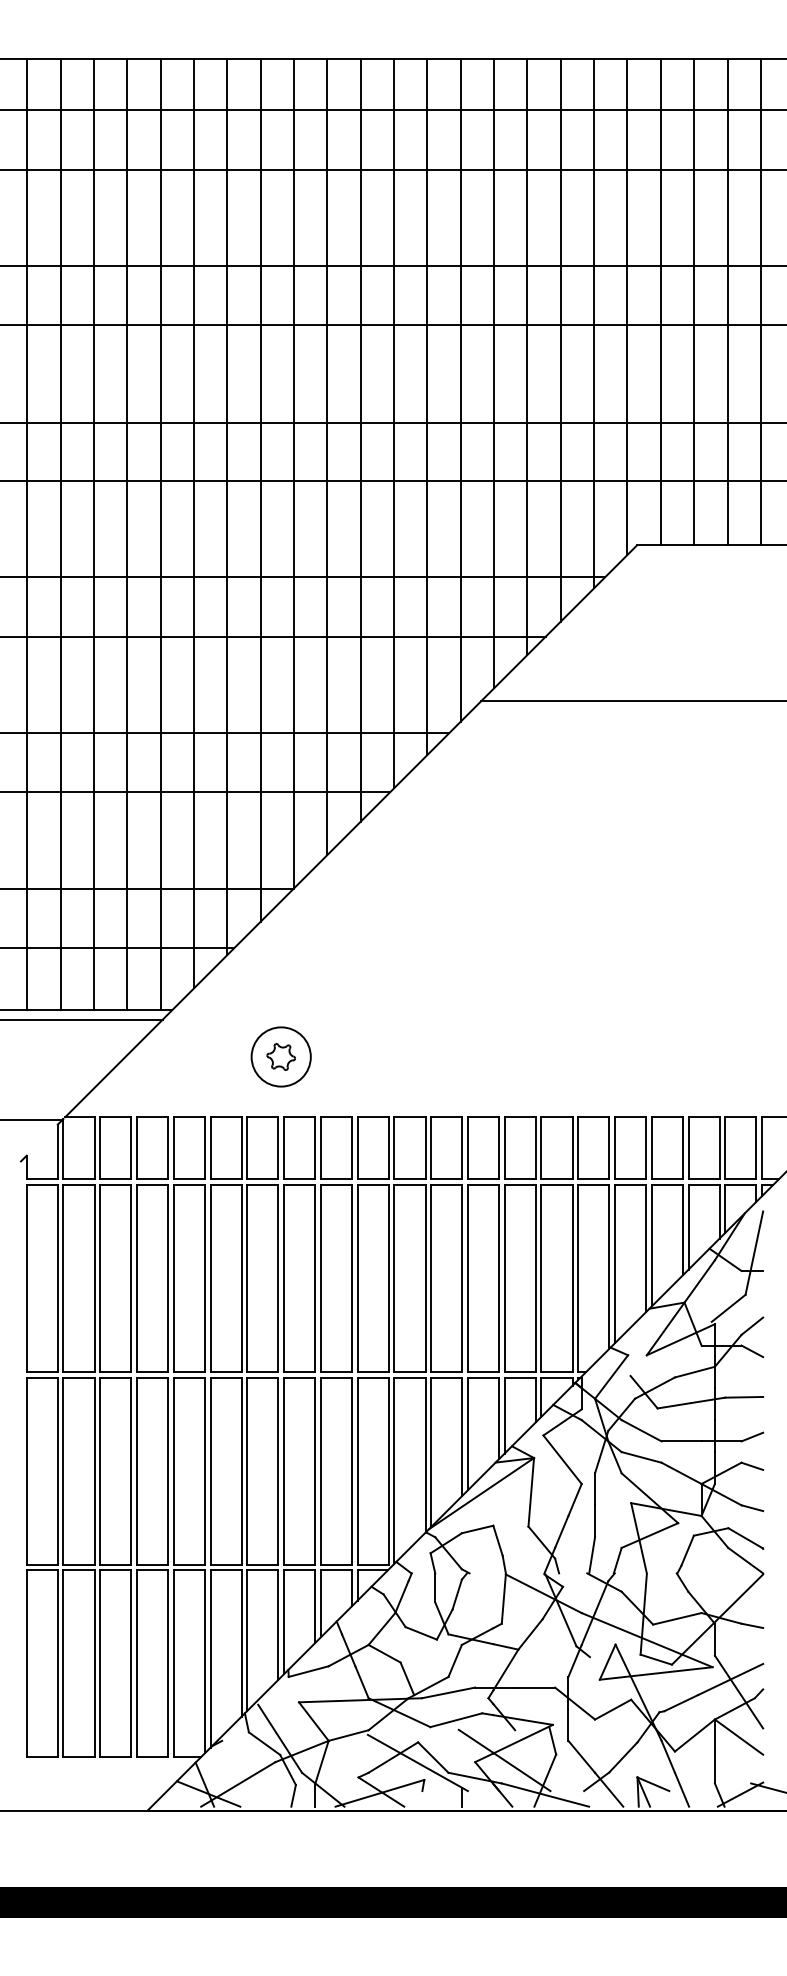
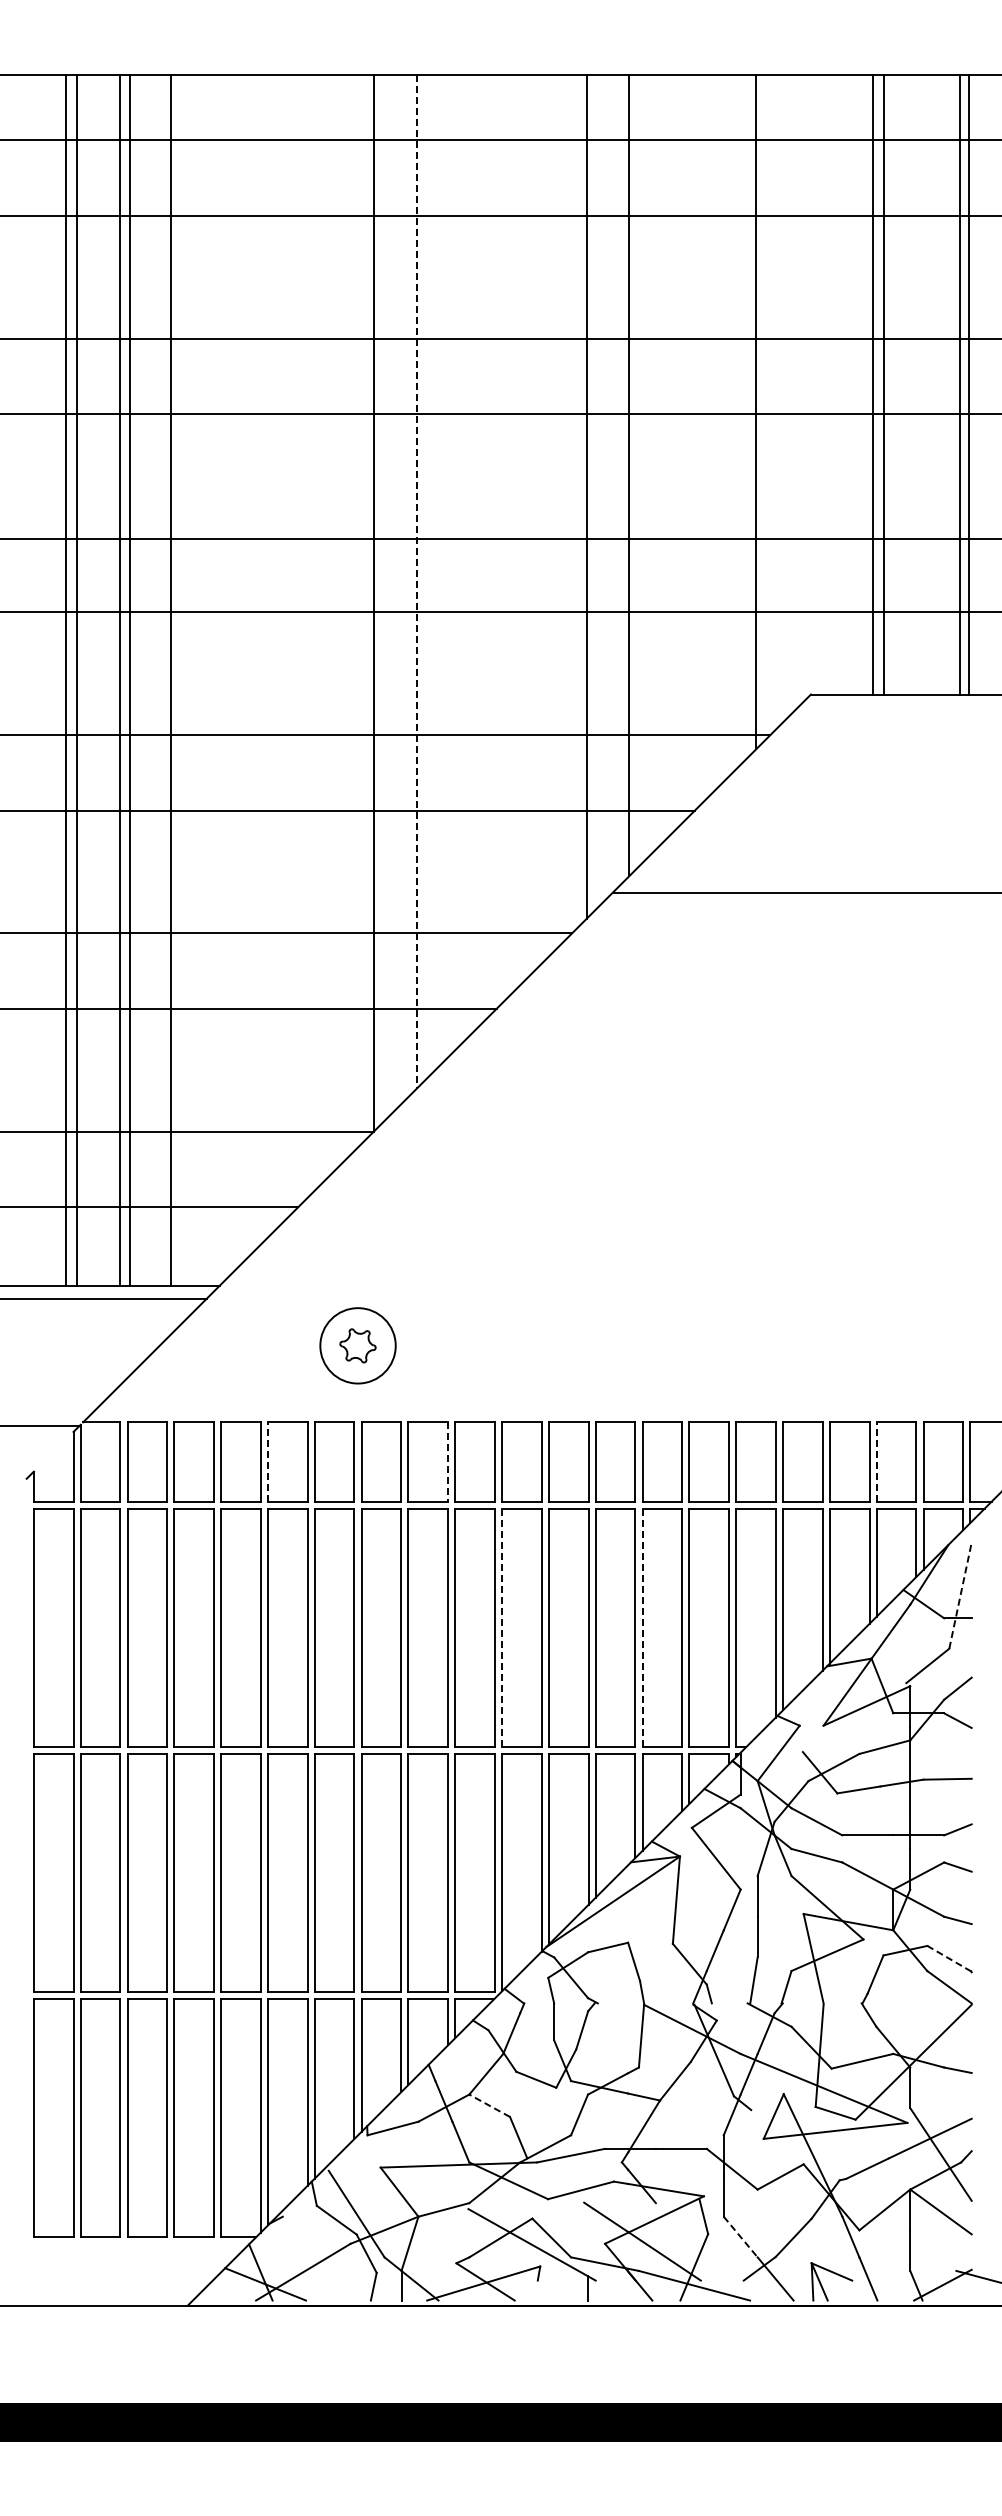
line: (660, 302) -> (873, 384), moved
line: (727, 302) -> (960, 384), moved
line: (627, 306) -> (798, 390), removed
line: (561, 340) -> (714, 433), removed
line: (527, 357) -> (671, 454), removed
line: (427, 407) -> (544, 518), removed
line: (393, 423) -> (501, 539), removed
line: (360, 440) -> (459, 560), removed
line: (327, 457) -> (416, 582), solid -> dashed
line: (260, 490) -> (331, 624), removed
line: (227, 507) -> (289, 645), removed
line: (193, 523) -> (246, 666), removed
line: (27, 534) -> (65, 680), moved
line: (127, 534) -> (130, 680), moved
line: (160, 534) -> (171, 680), moved
line: (210, 1148) -> (267, 1462), solid -> dashed
line: (352, 1148) -> (448, 1462), solid -> dashed
line: (688, 1148) -> (876, 1462), solid -> dashed
line: (754, 1253) -> (960, 1595), solid -> dashed
line: (394, 1278) -> (502, 1627), solid -> dashed
line: (504, 1278) -> (642, 1627), solid -> dashed
line: (744, 1538) -> (948, 1958), solid -> dashed
line: (384, 1653) -> (489, 2105), solid -> dashed
line: (582, 1757) -> (741, 2237), solid -> dashed

